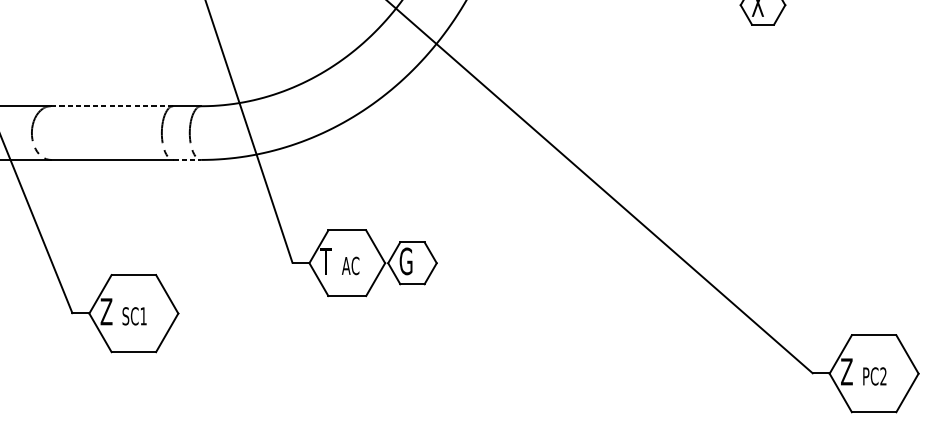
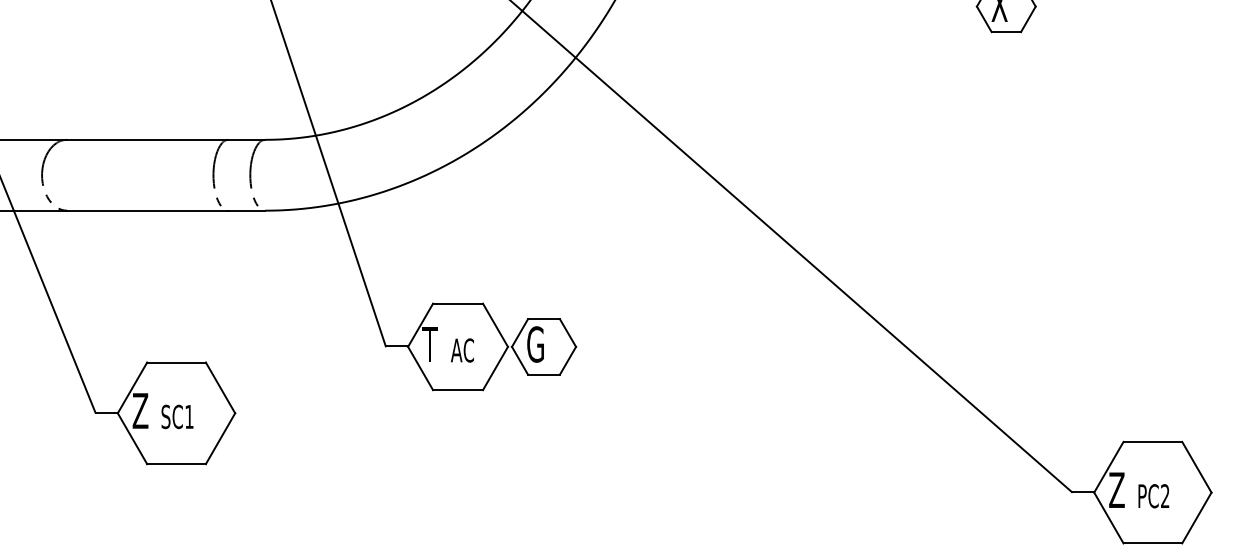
line: (111, 105) -> (147, 139), dashed -> solid
line: (187, 159) -> (247, 210), dashed -> solid

